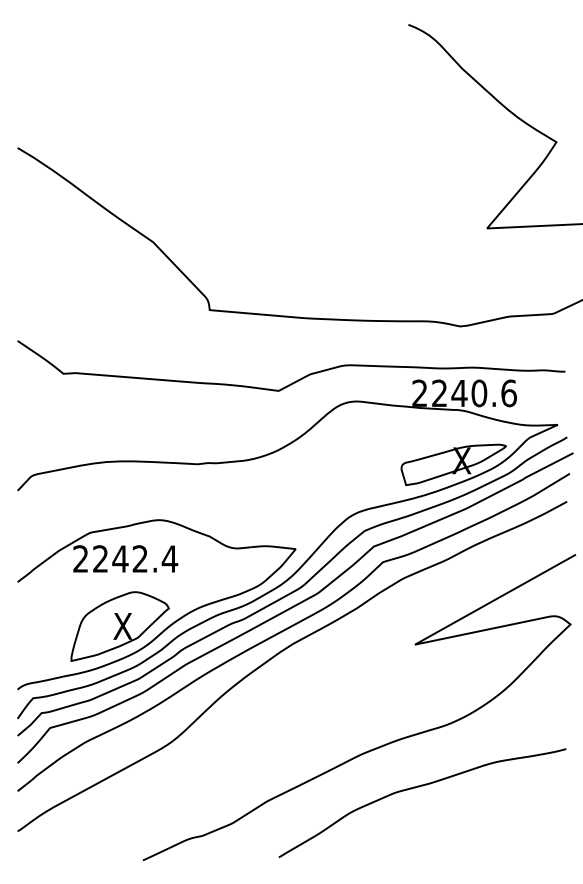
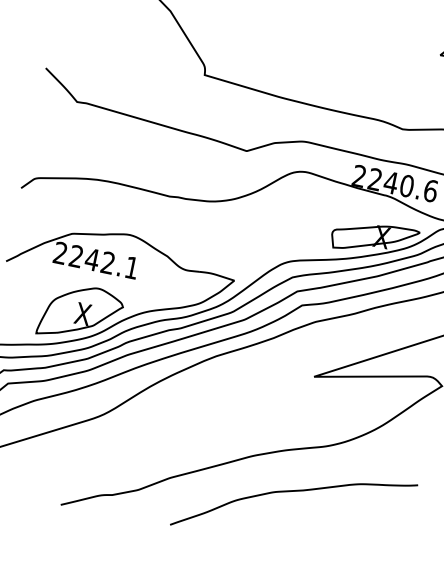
text: (169, 558) -> (131, 267), 2242.4 -> 2242.1

